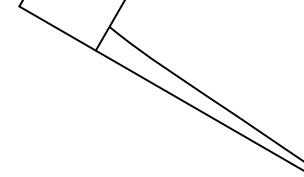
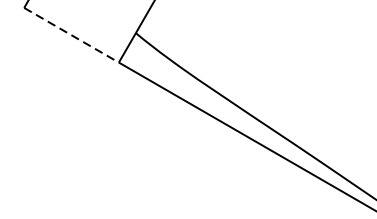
line: (58, 28) -> (72, 35), solid -> dashed

